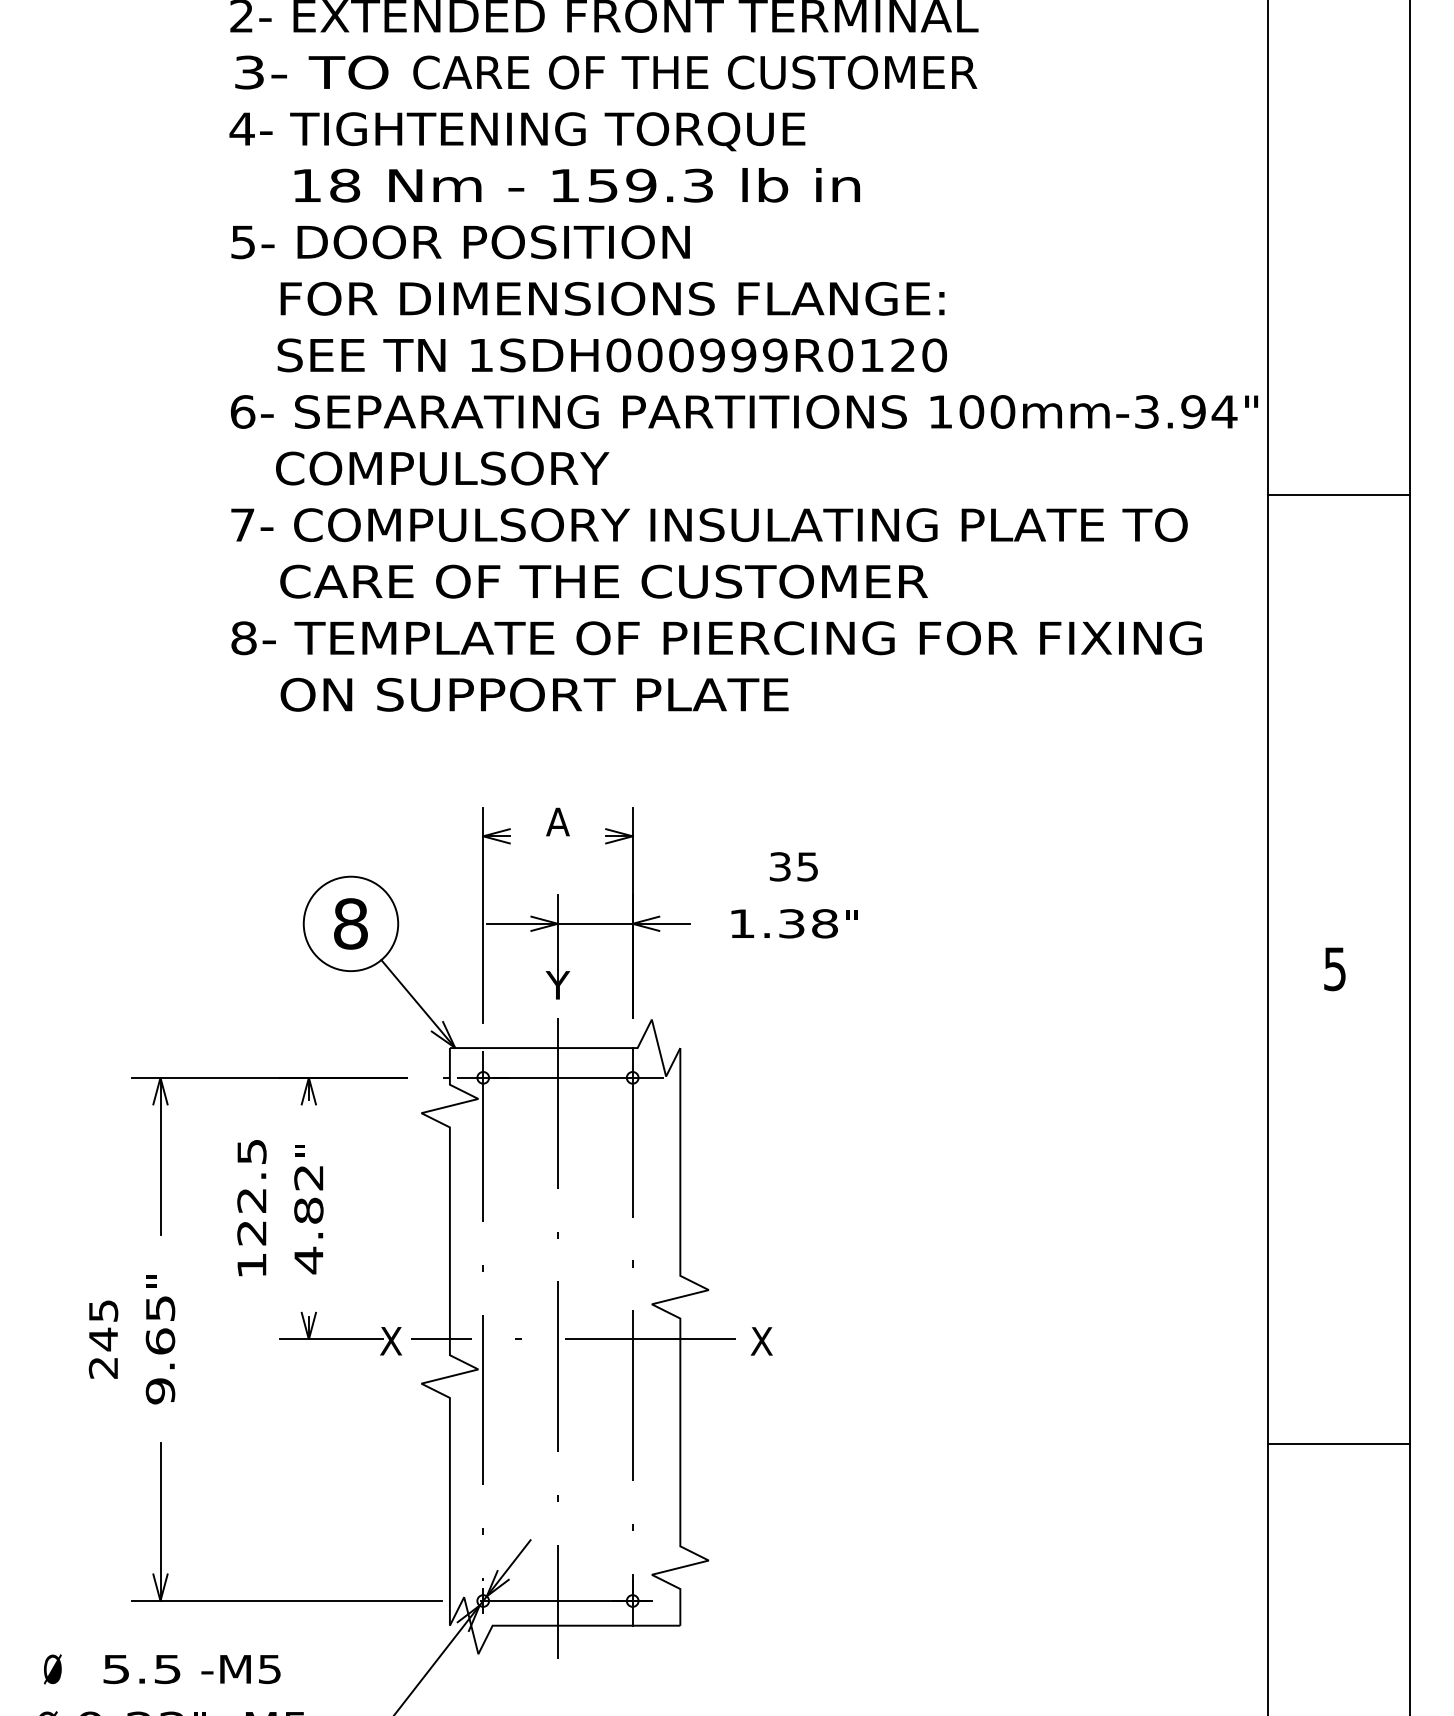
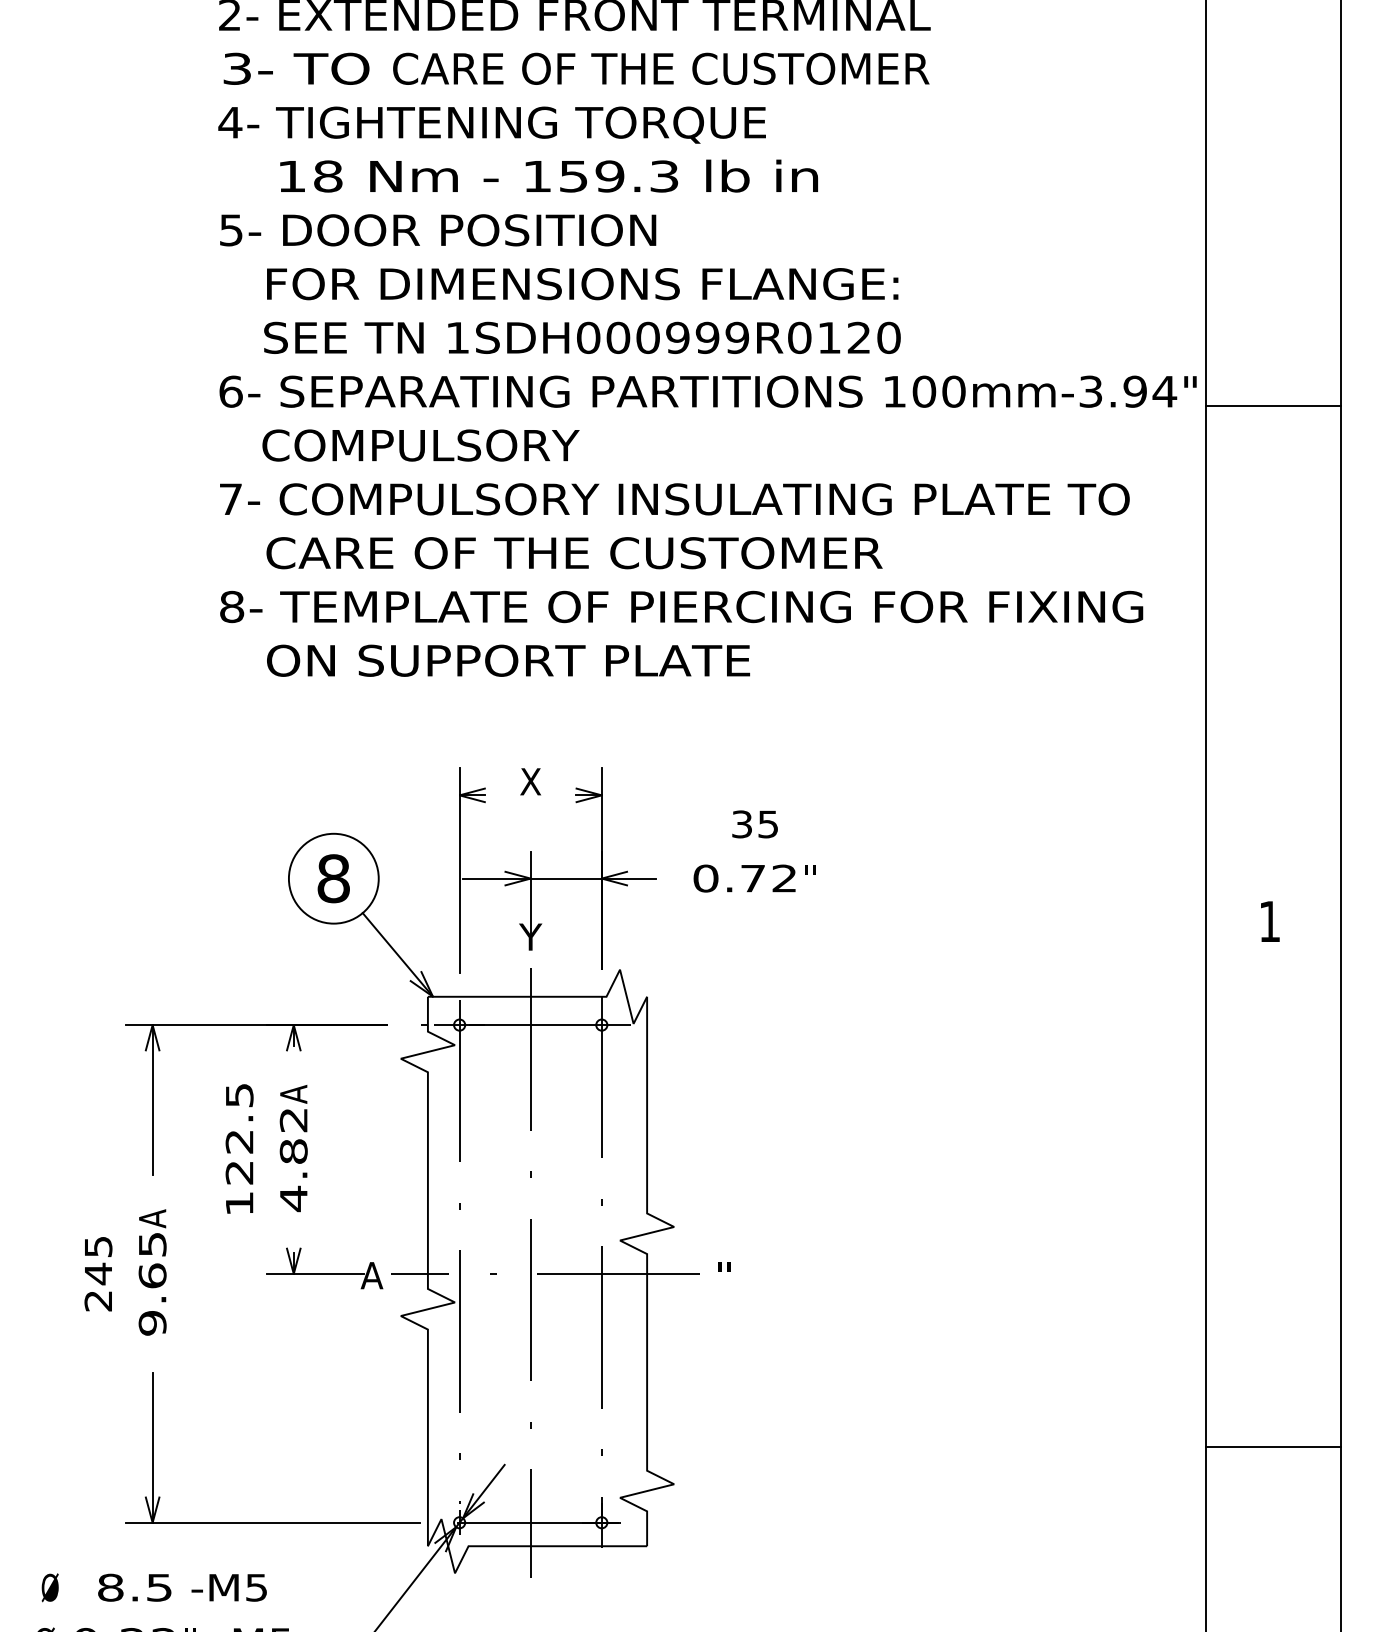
line: (1338, 494) -> (1273, 406), moved
text: (557, 821) -> (530, 781), A -> X
text: (783, 923) -> (745, 878), 1.38 -> 0.72
text: (1334, 968) -> (1269, 921), 5 -> 1
text: (308, 1150) -> (293, 1094), " -> A
text: (160, 1281) -> (152, 1218), " -> A
text: (390, 1341) -> (371, 1275), X -> A
text: (761, 1341) -> (724, 1275), X -> "
line: (1338, 1444) -> (1273, 1447), moved
text: (116, 1669) -> (110, 1587), 5.5 -> 8.5

